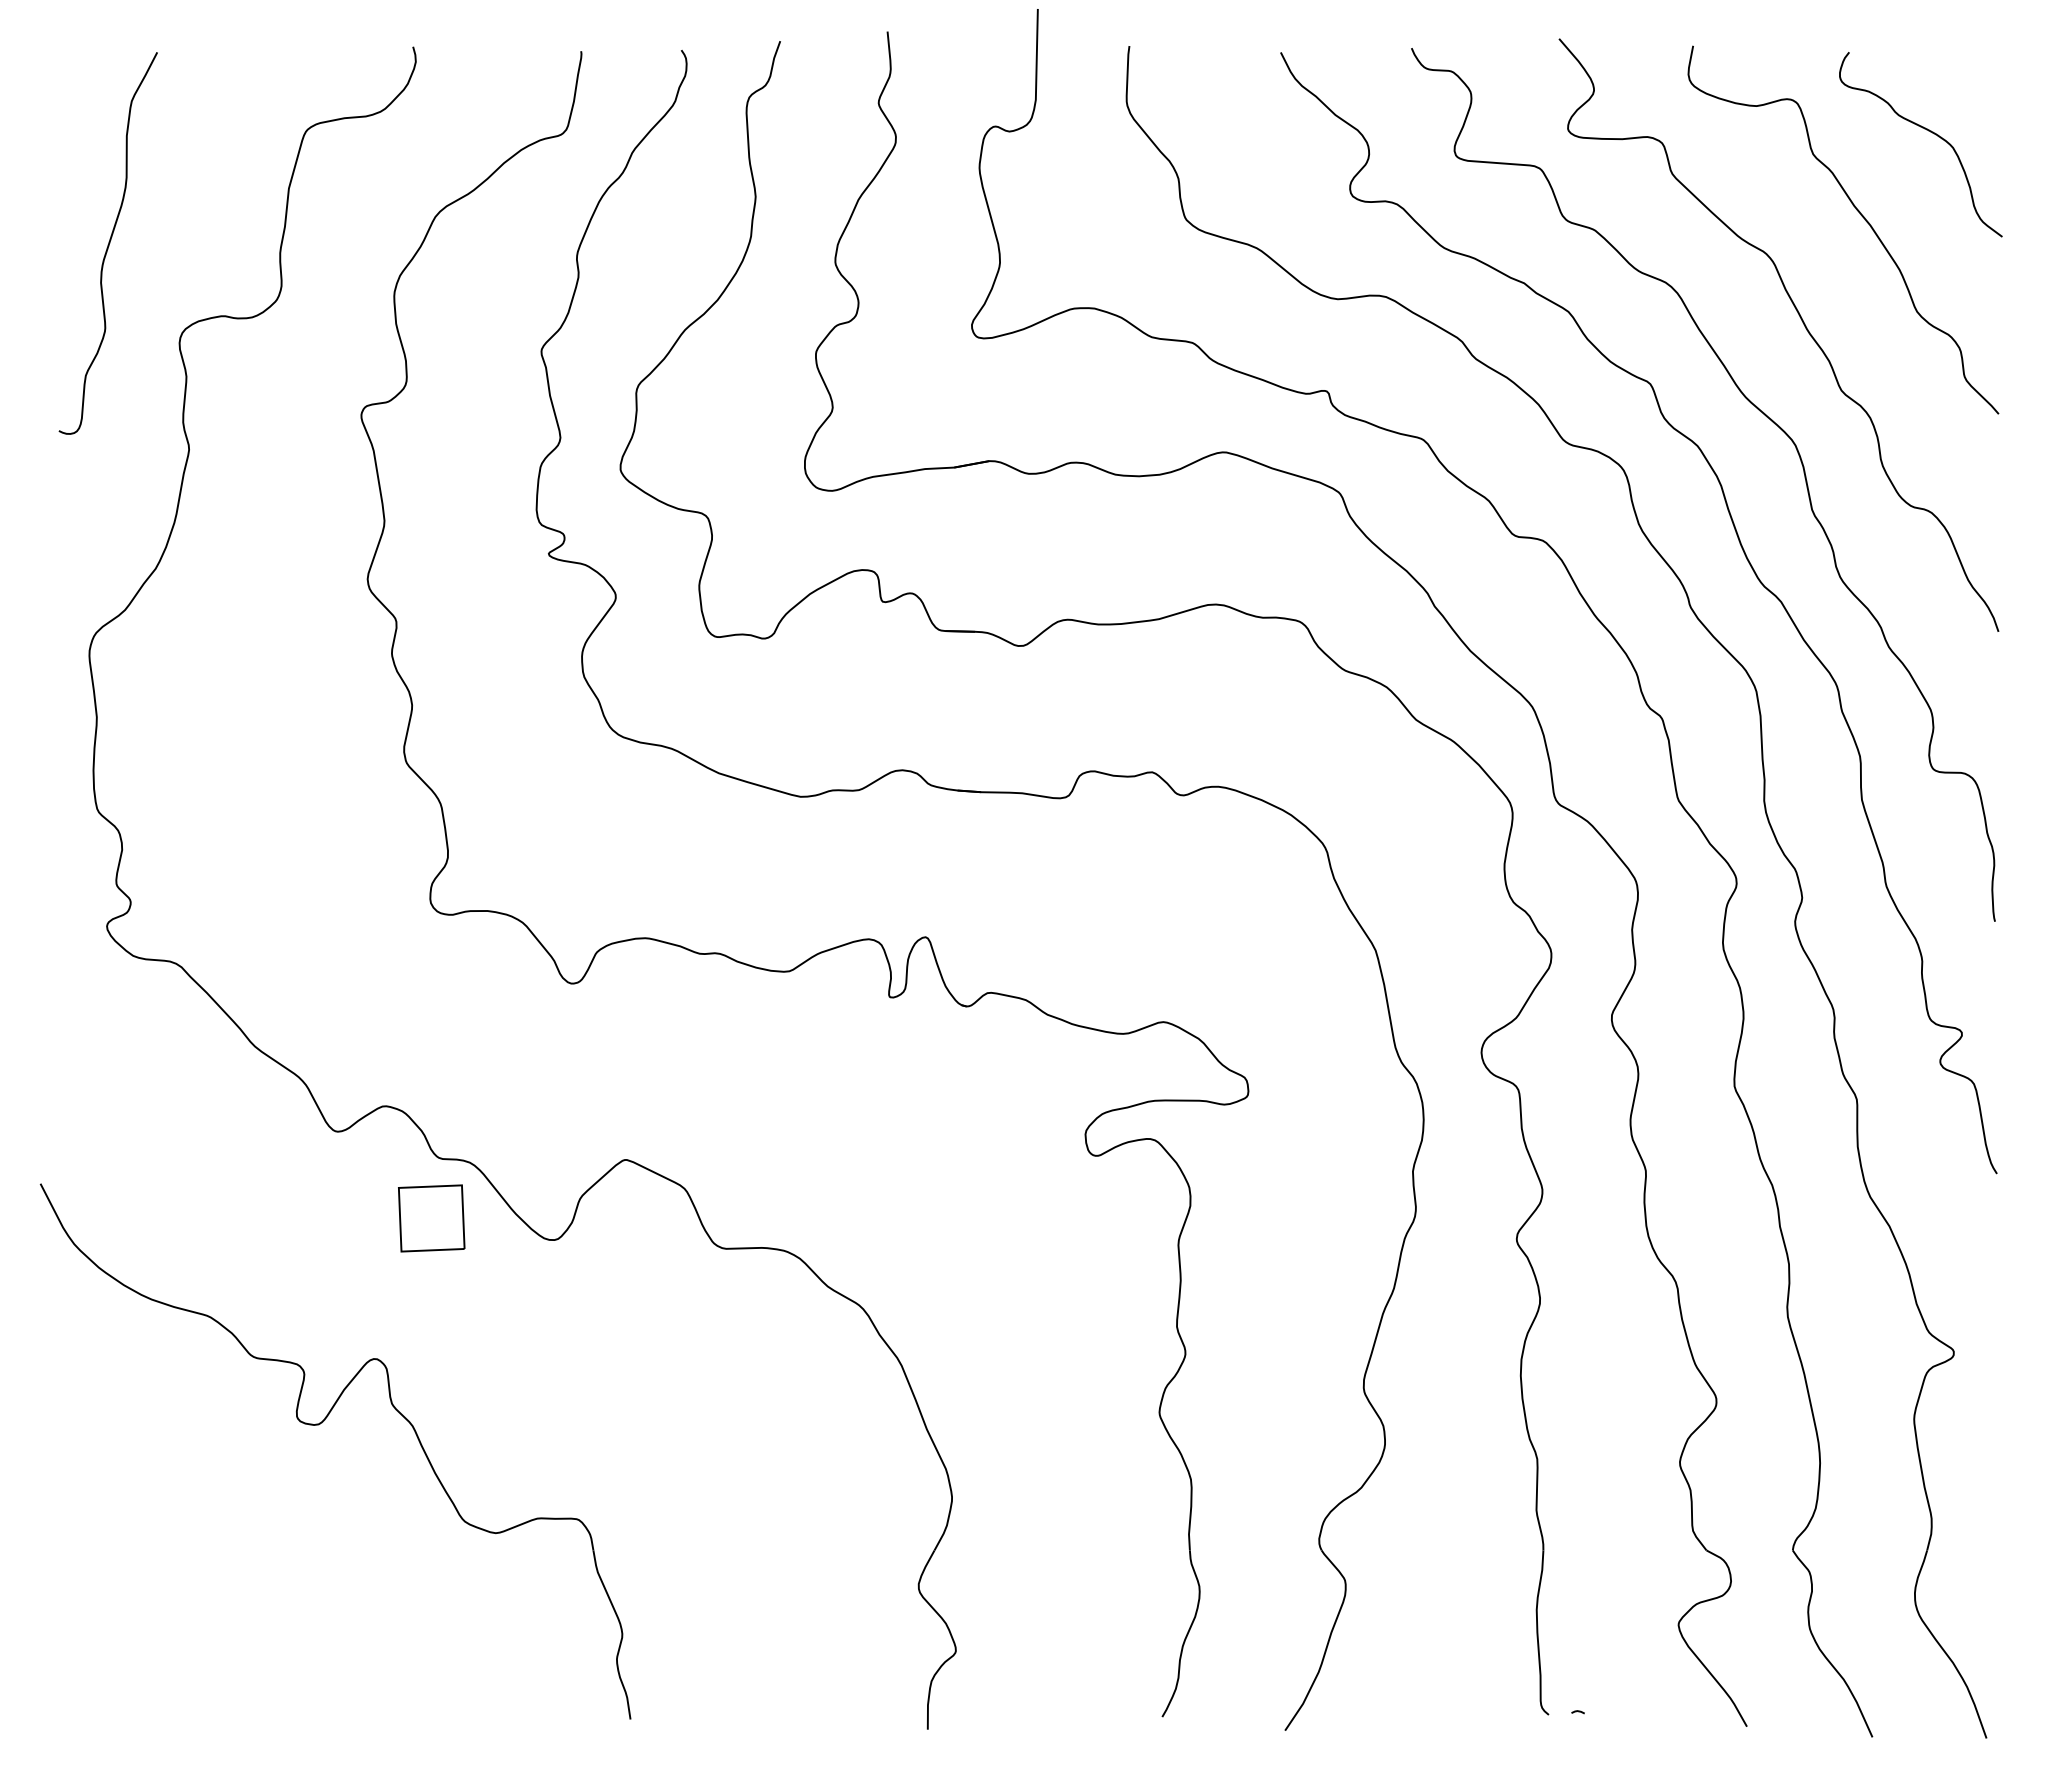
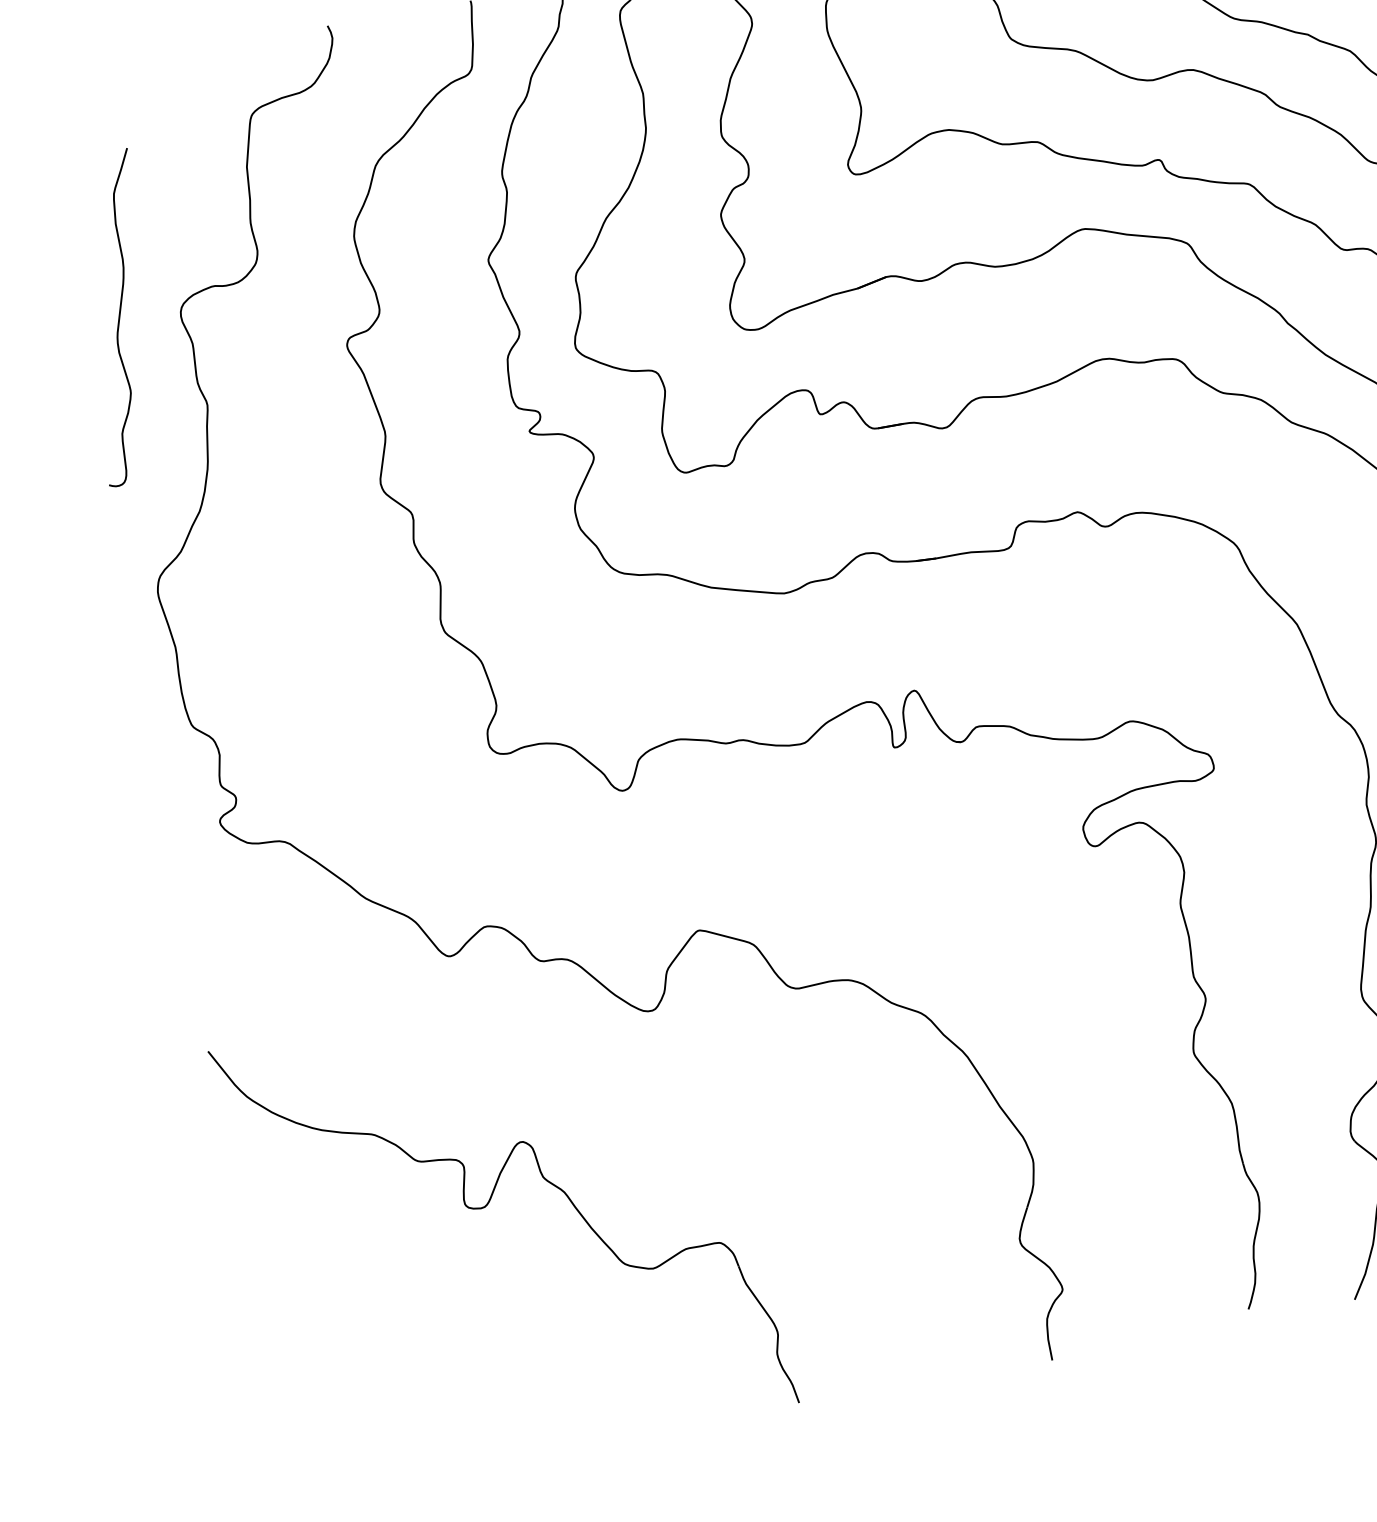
curve: (108, 243) -> (118, 318), moved
part: (431, 1218) -> (544, 1013), removed

